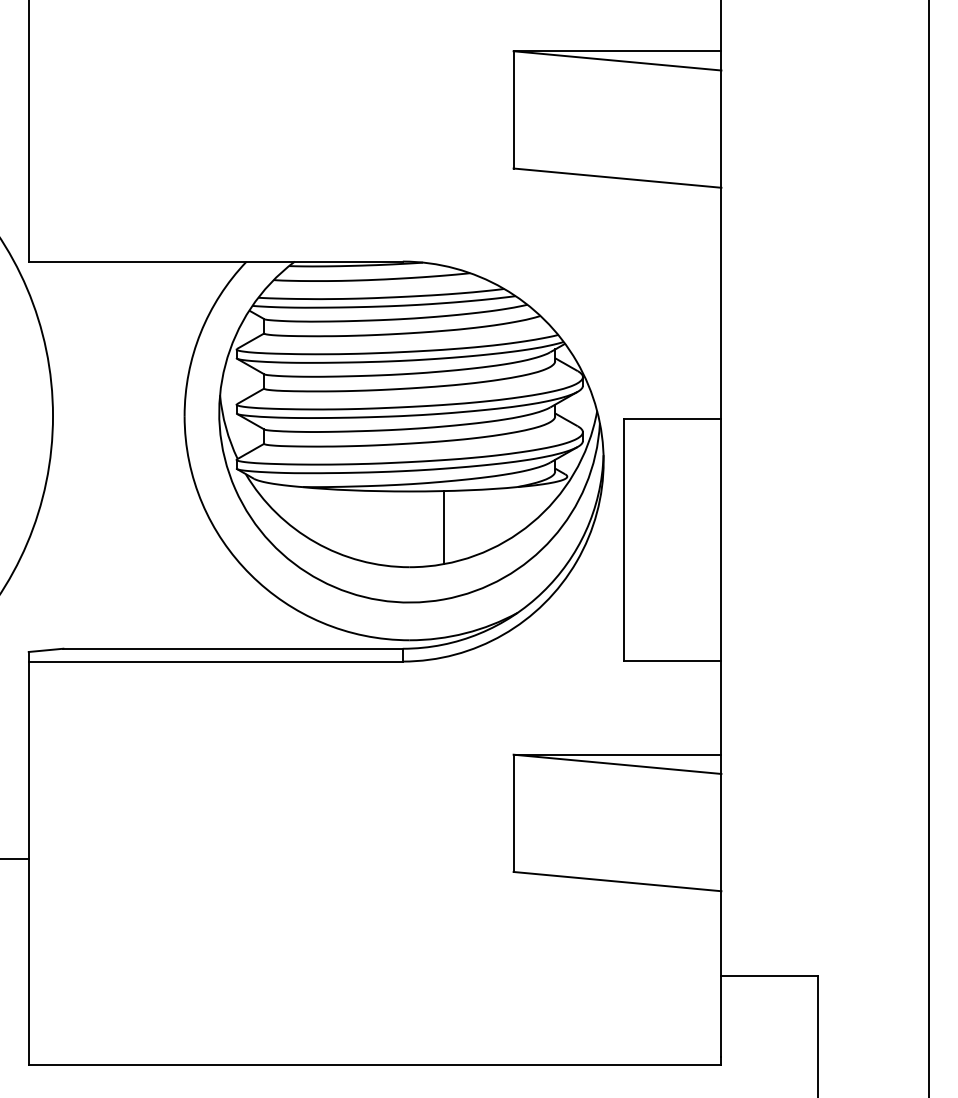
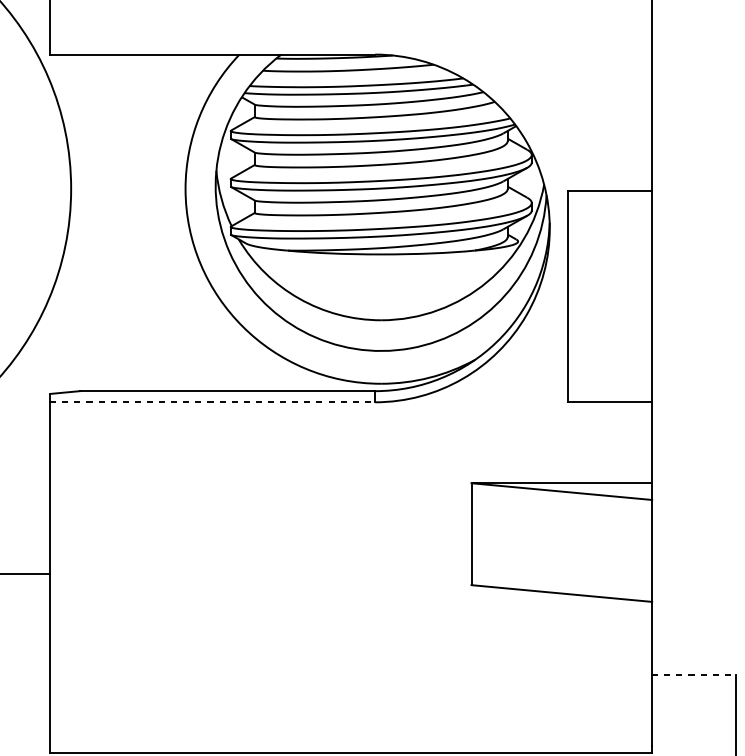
line: (444, 527) -> (411, 285), removed
line: (216, 661) -> (213, 402), solid -> dashed
line: (770, 975) -> (694, 675), solid -> dashed

